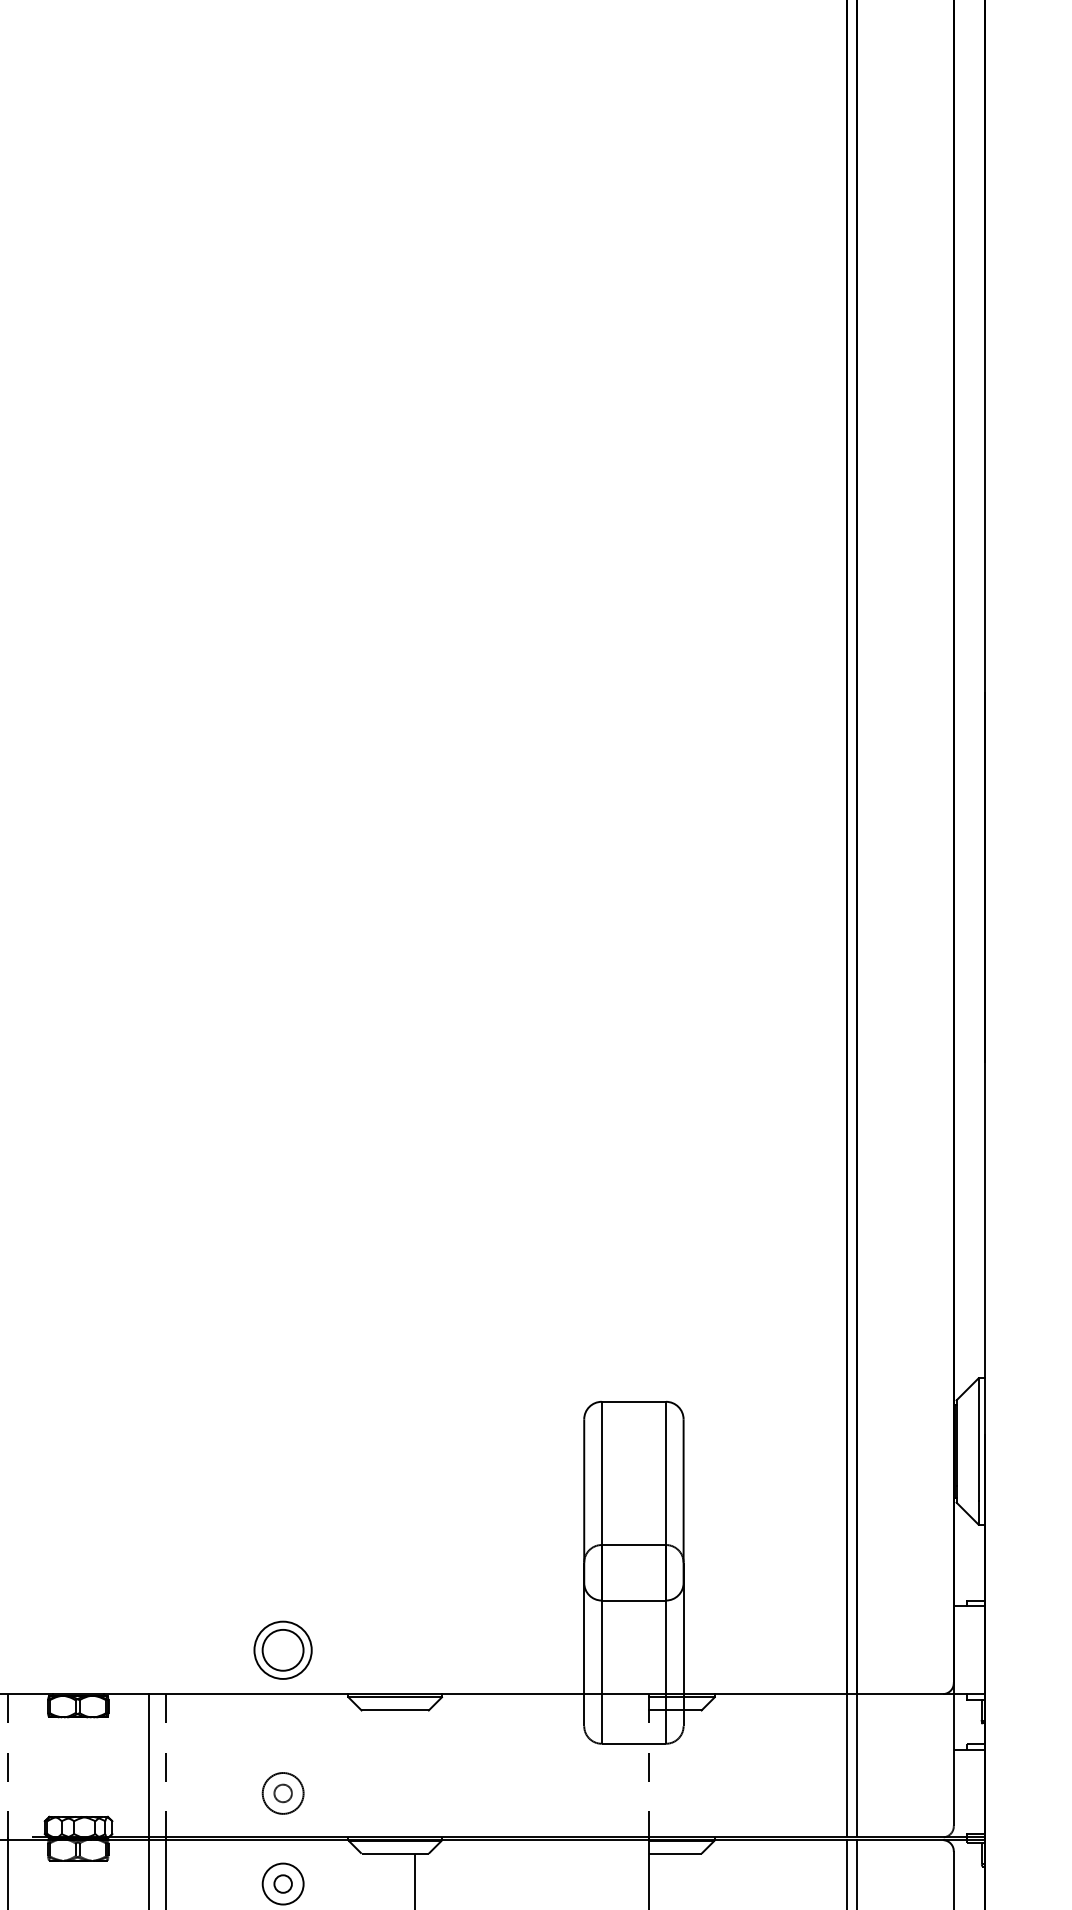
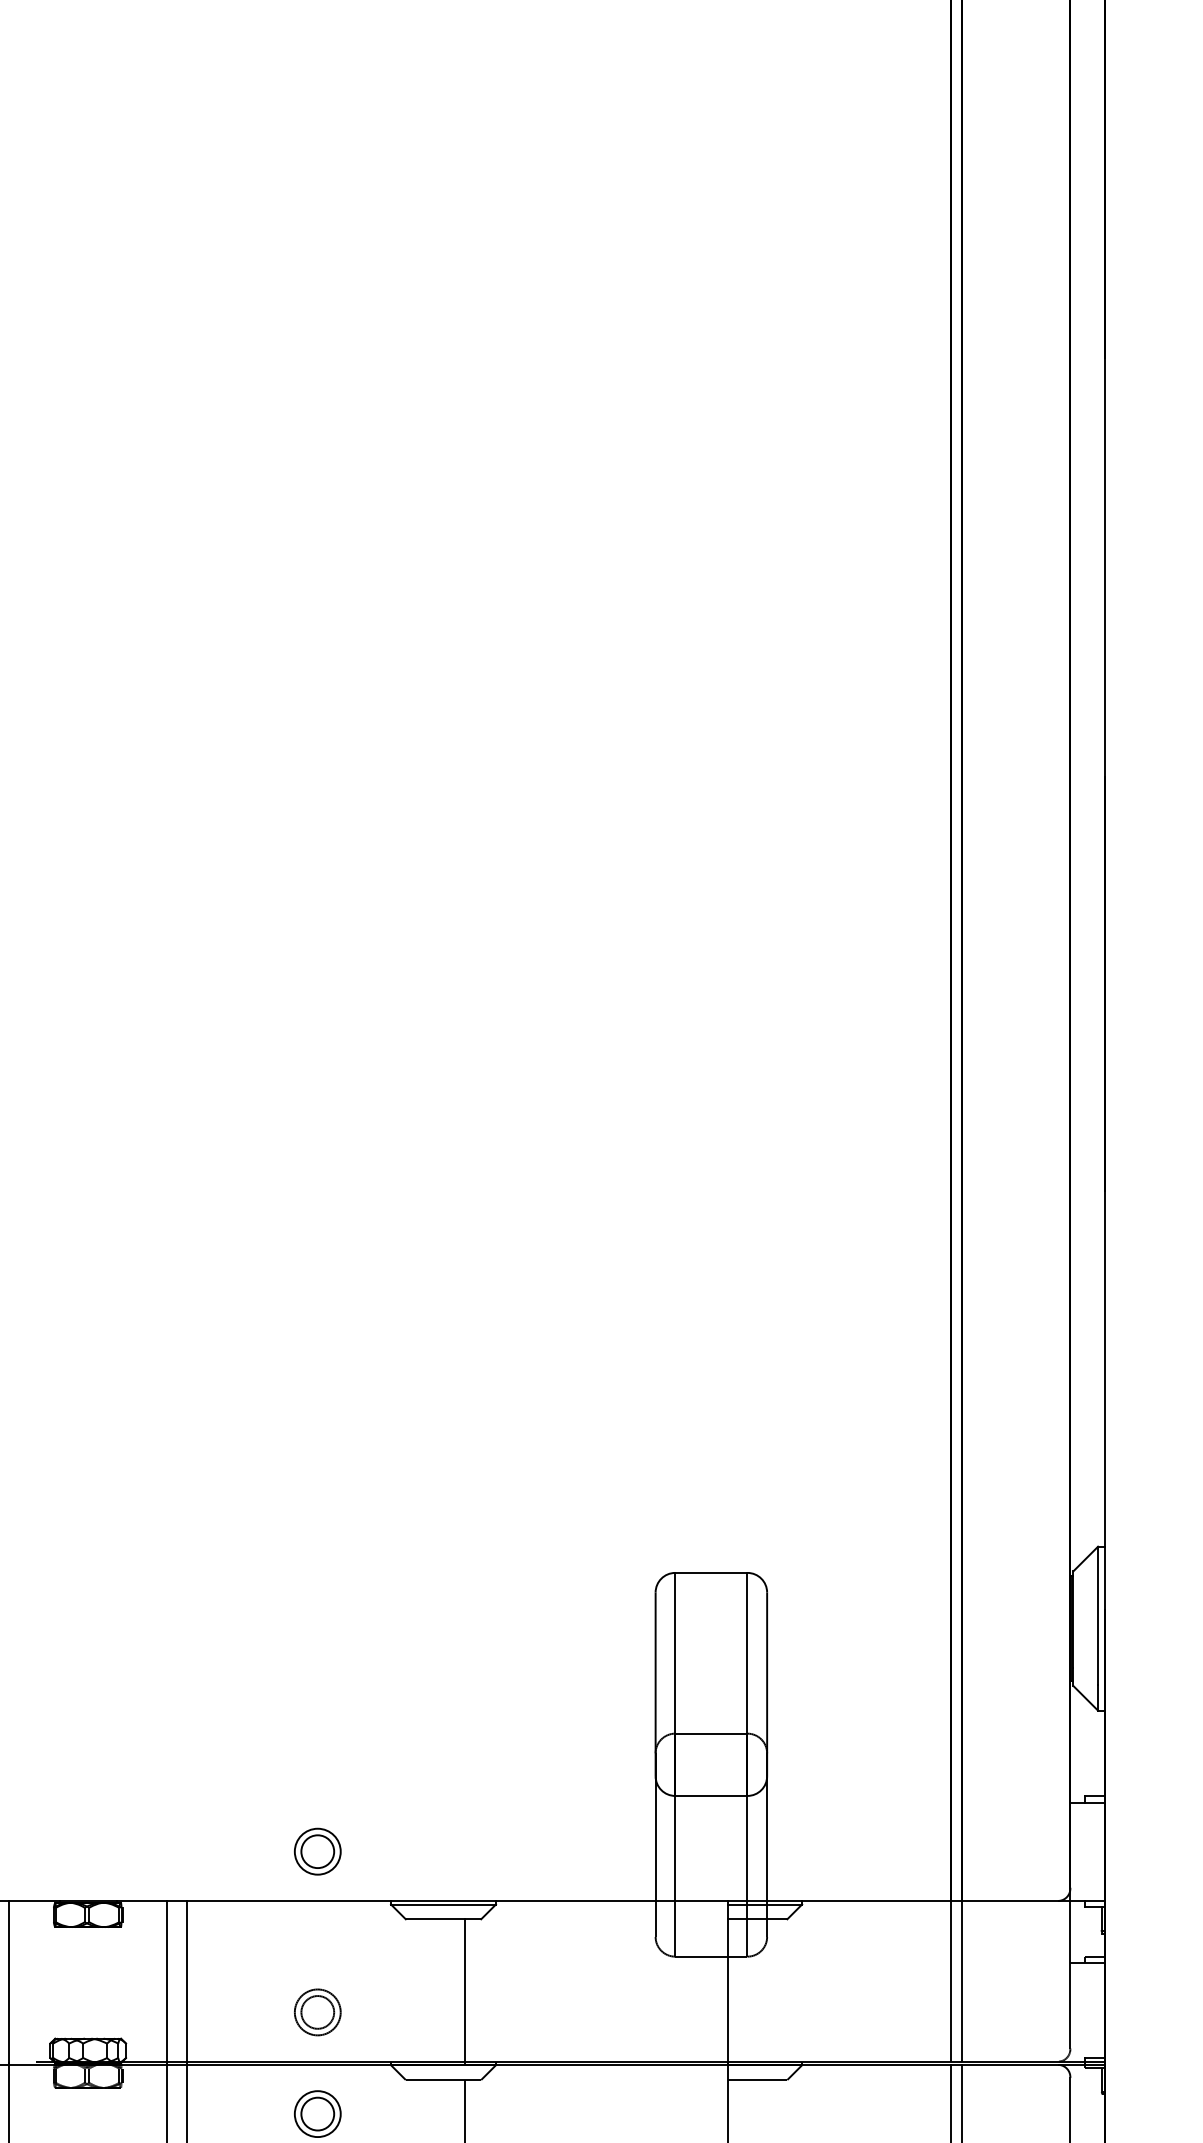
part: (282, 1650) -> (317, 1851), size x0.71
line: (8, 1766) -> (9, 1982), dashed -> solid
line: (166, 1766) -> (186, 1982), dashed -> solid
line: (648, 1766) -> (727, 1982), dashed -> solid
line: (414, 1774) -> (465, 1991), added
circle: (282, 1793) -> (317, 2012), size x1.67
circle: (282, 1883) -> (317, 2113), size x1.67

